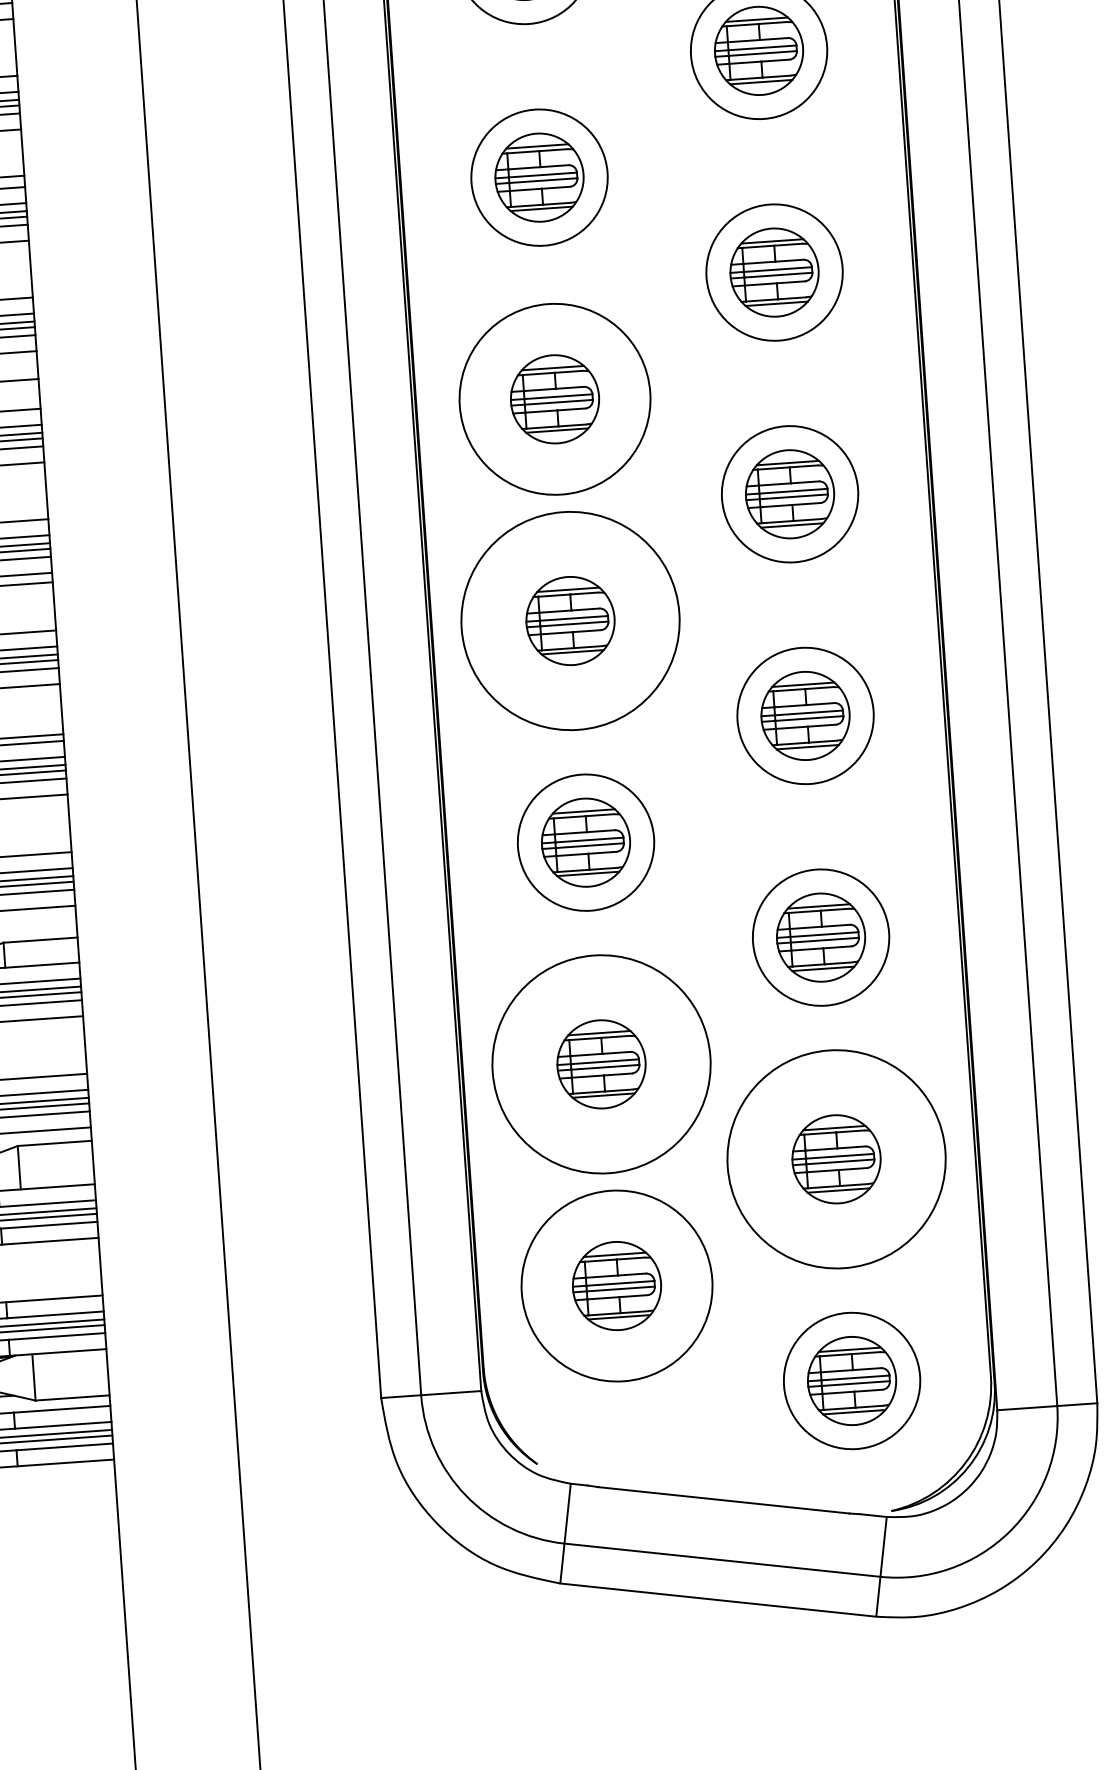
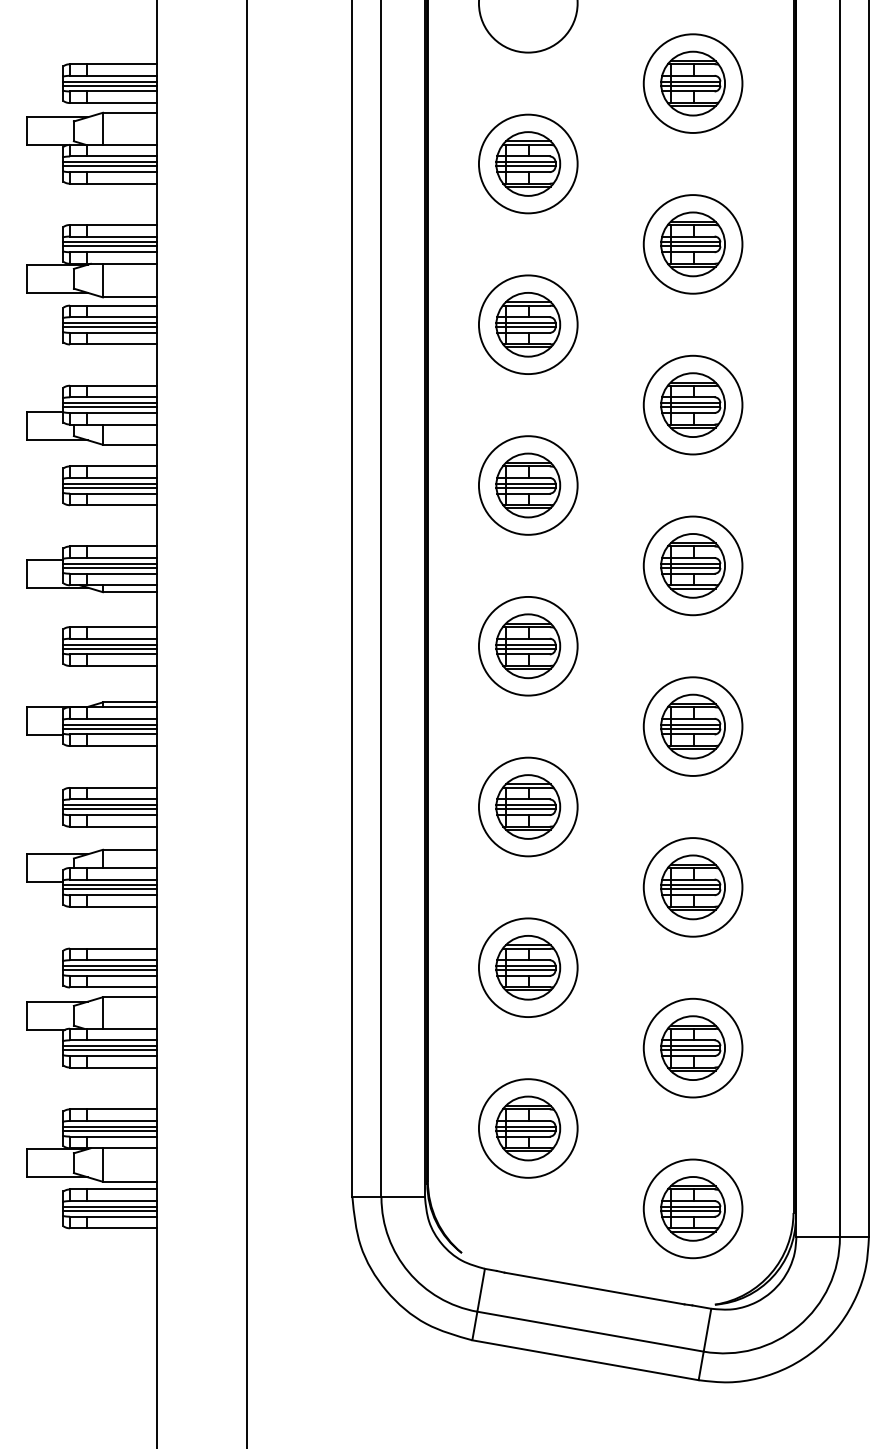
circle: (553, 399) -> (527, 485), size x0.71
circle: (569, 620) -> (527, 645), size x0.62
circle: (600, 1064) -> (527, 967), size x0.62
circle: (835, 1158) -> (692, 1047), size x0.62
circle: (615, 1286) -> (527, 1128), size x0.71

